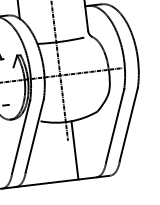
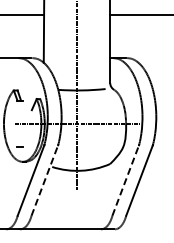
line: (114, 126) -> (125, 180), solid -> dashed
line: (34, 135) -> (44, 180), solid -> dashed
line: (74, 149) -> (82, 199), removed

